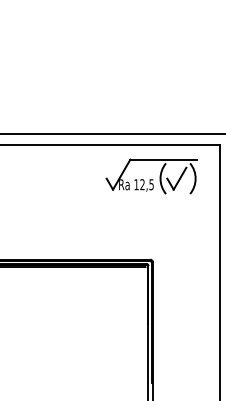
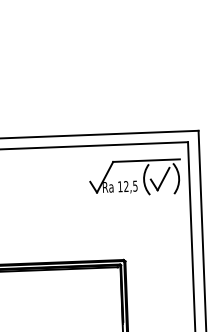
part: (151, 176) -> (134, 177), moved

